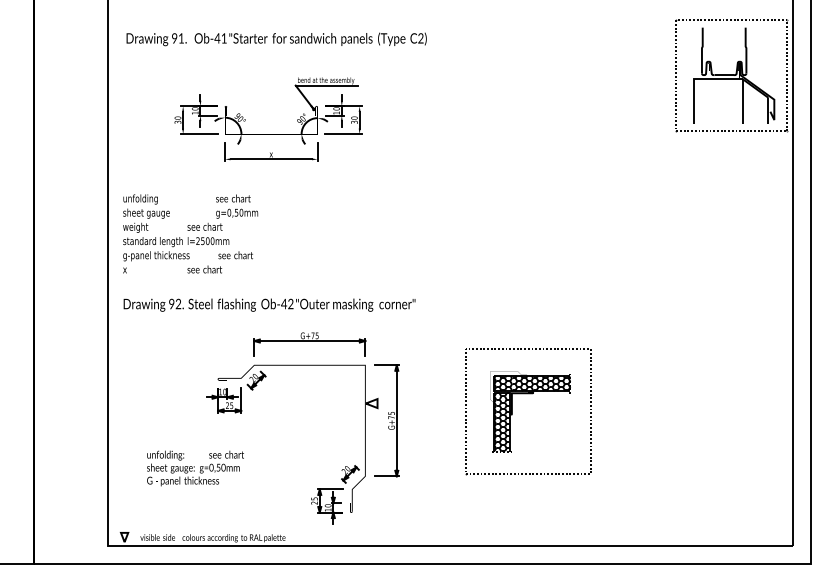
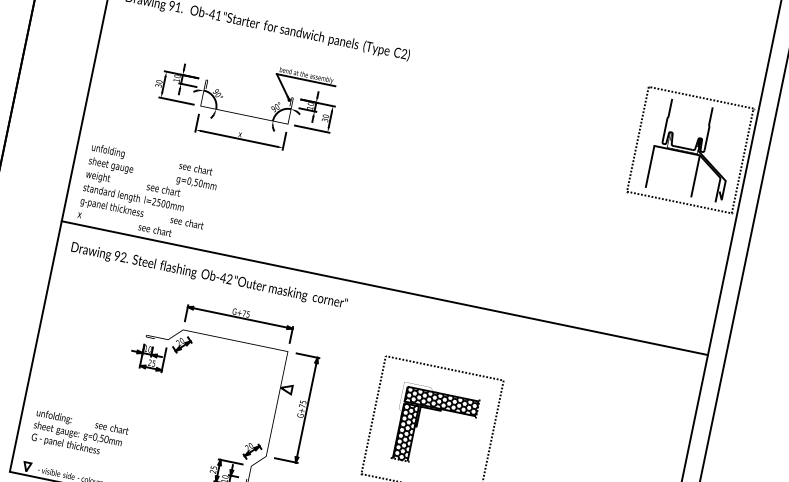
line: (450, 280) -> (384, 288), added
text: (195, 468) -> (79, 434), moved

